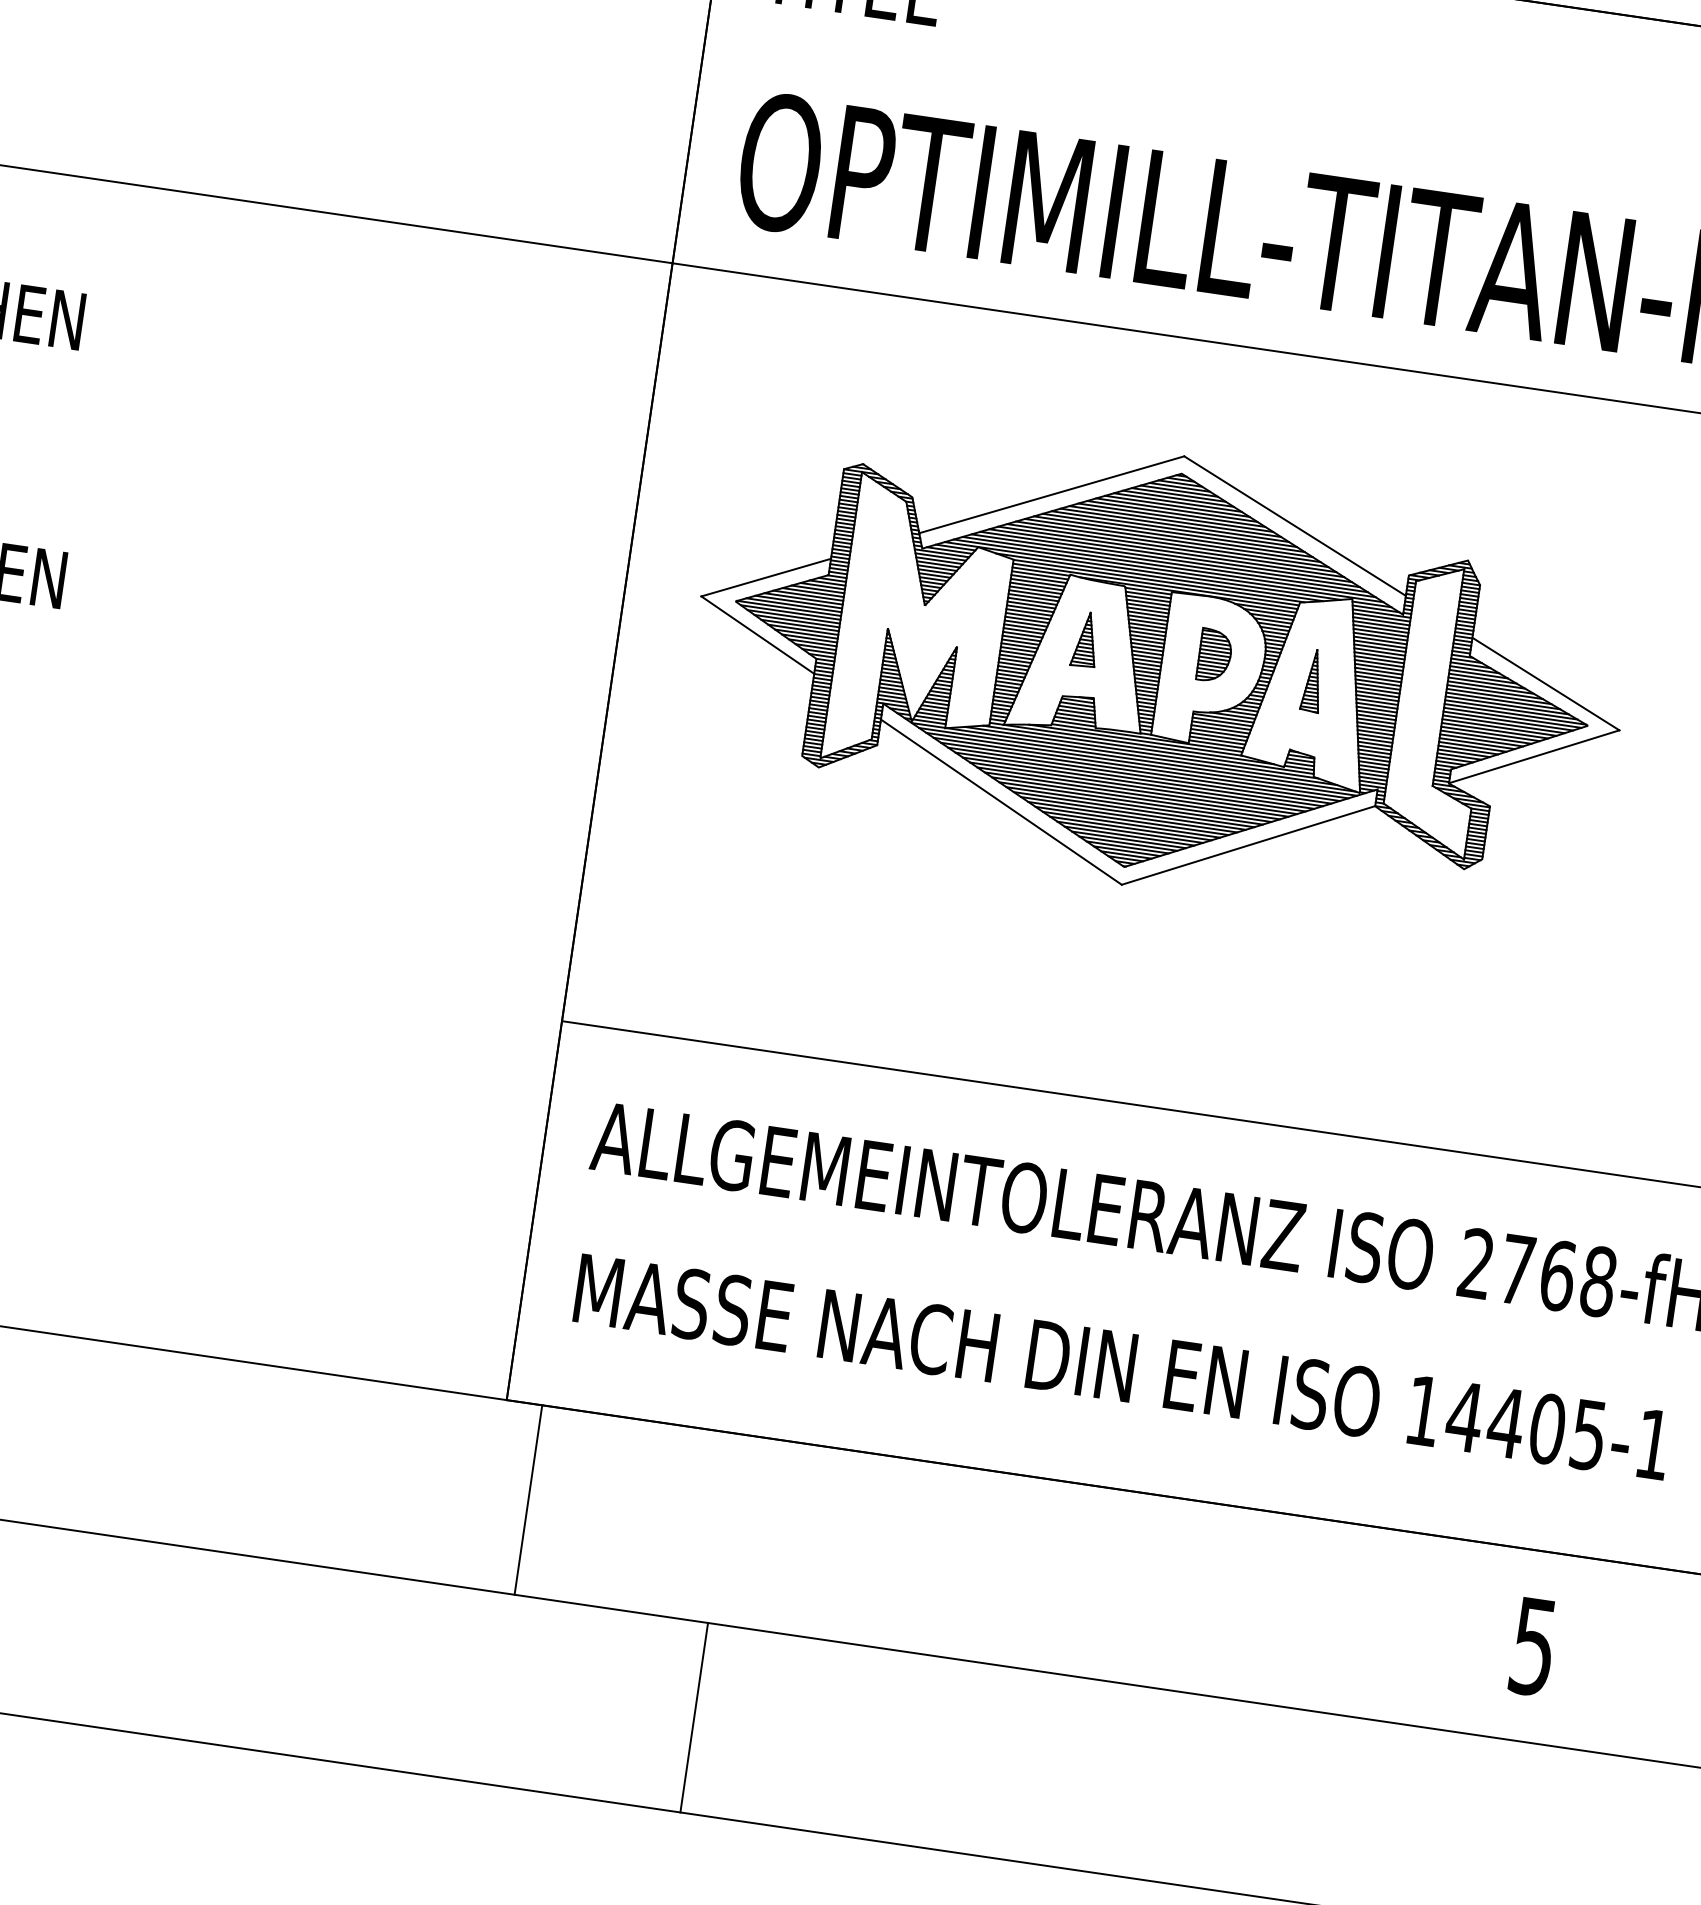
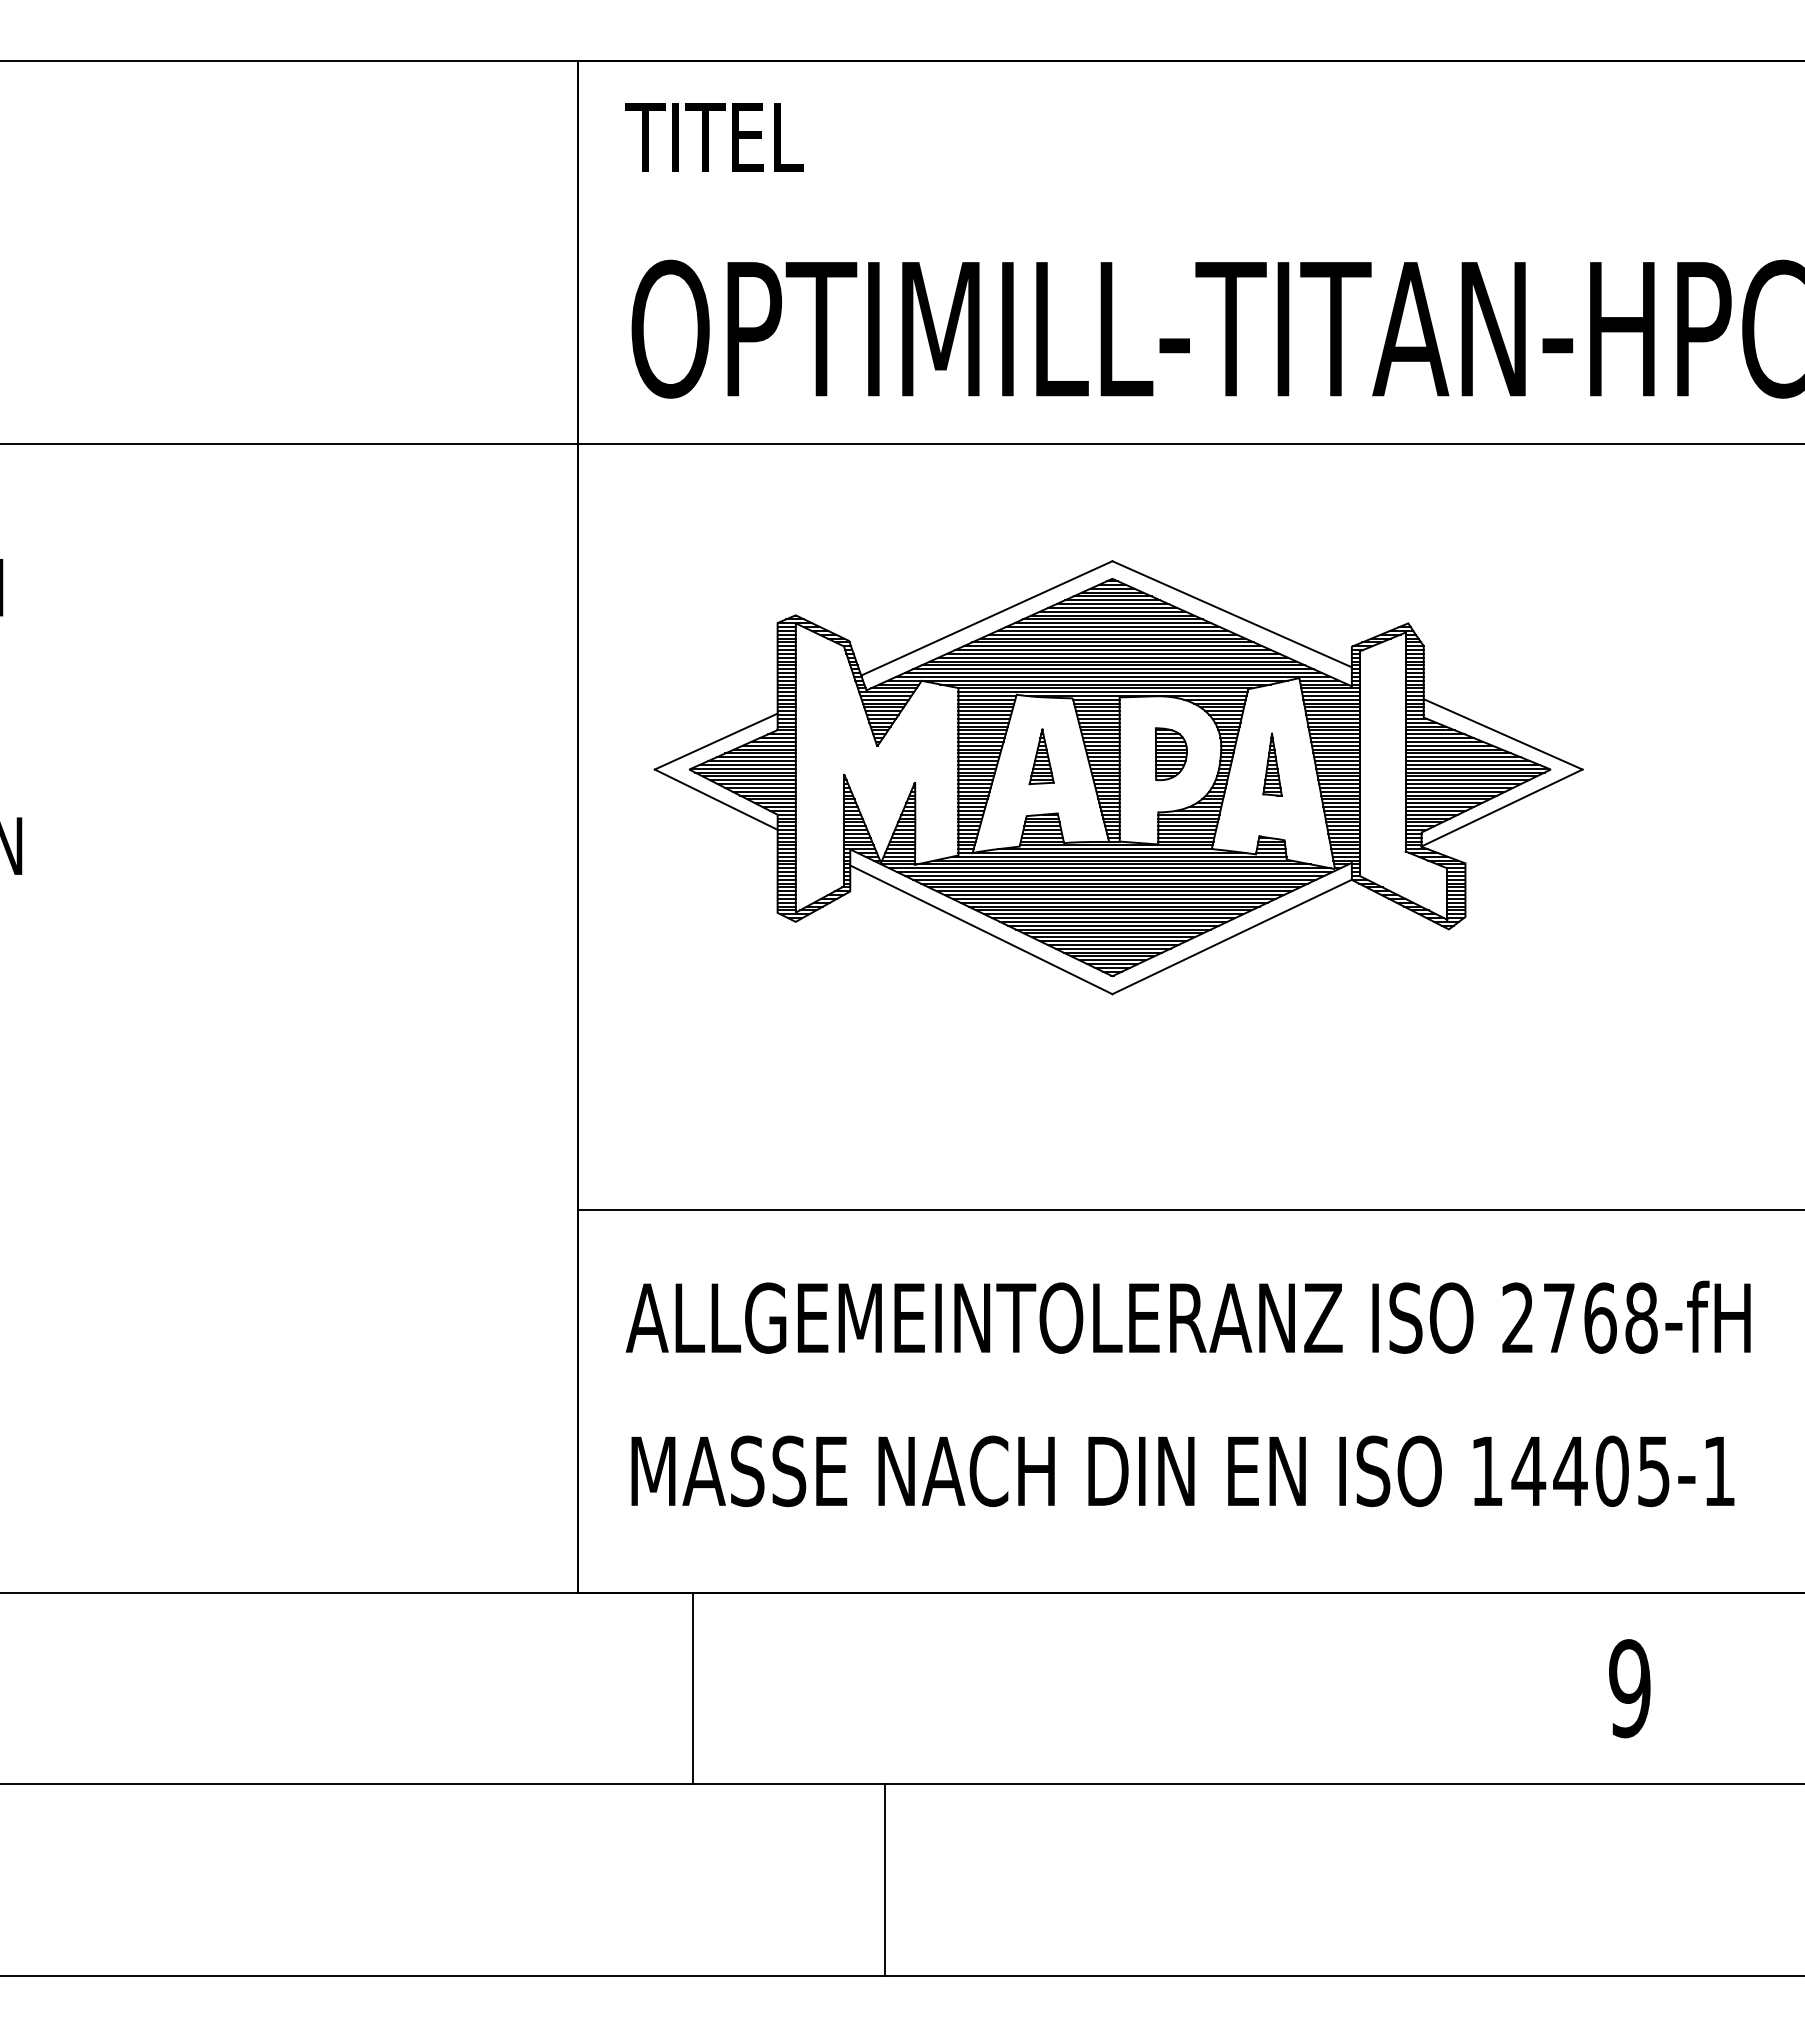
line: (528, 1499) -> (693, 1688), moved
text: (1533, 1646) -> (1629, 1688), 5 -> 9
line: (694, 1717) -> (884, 1879), moved

